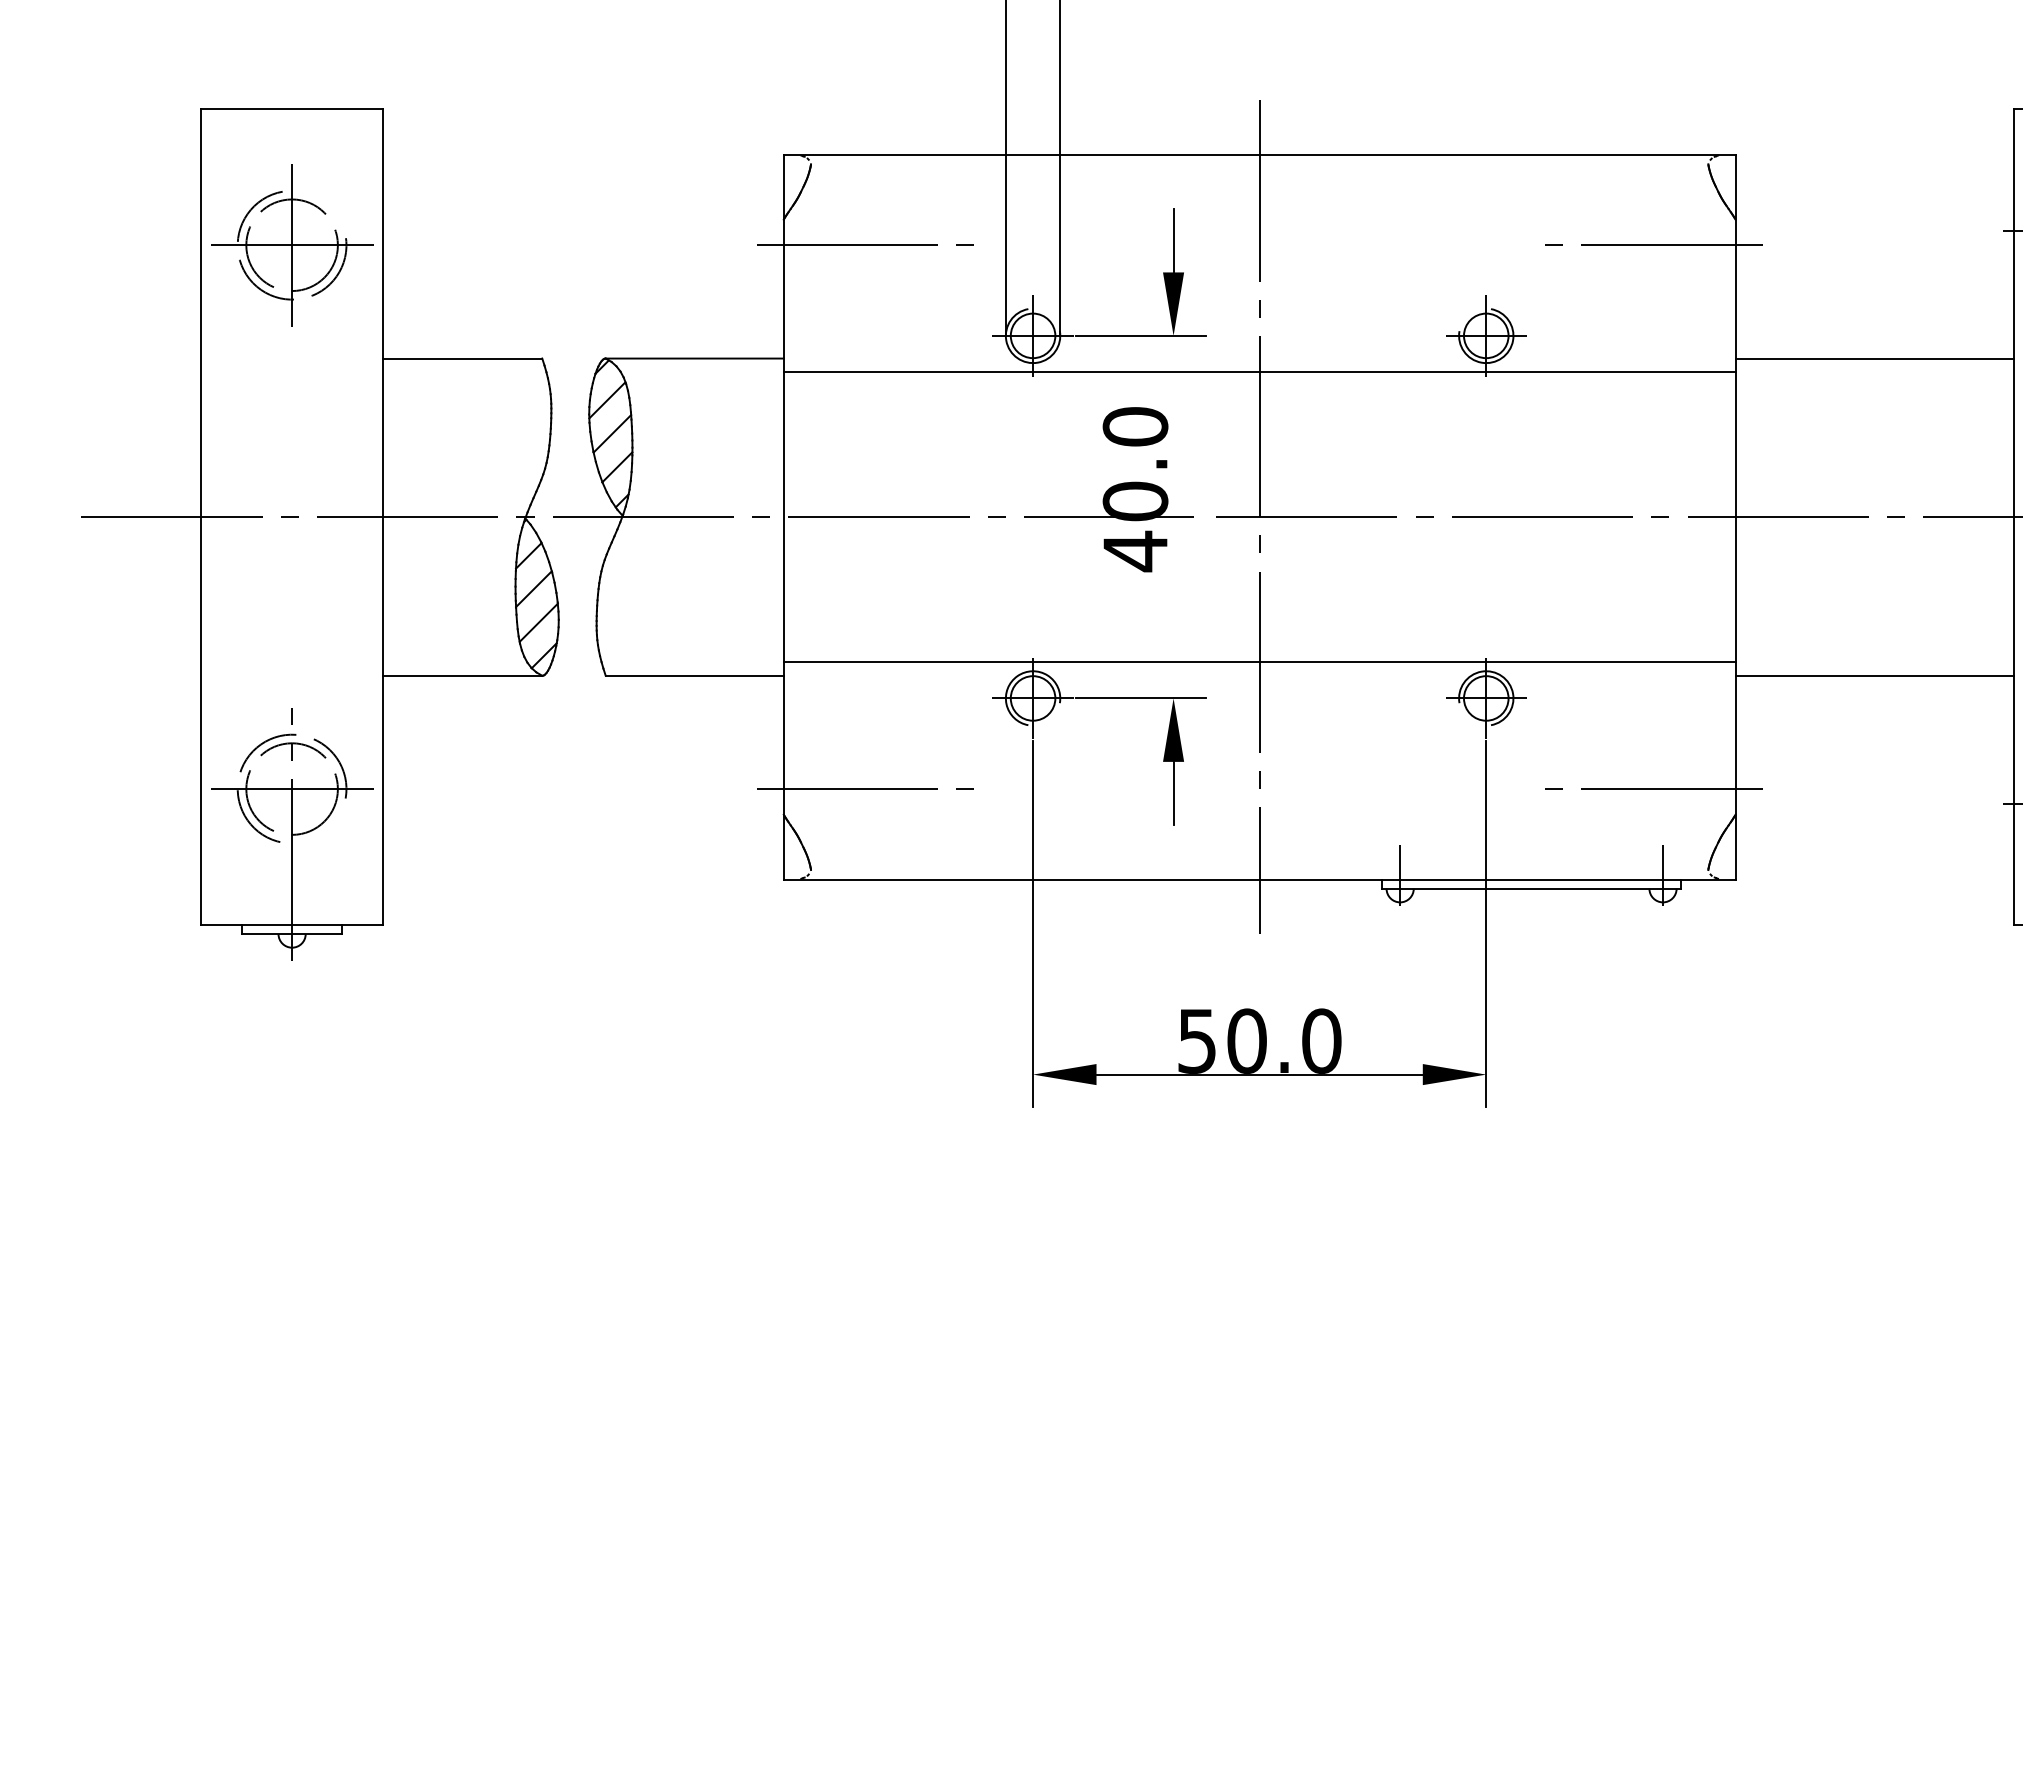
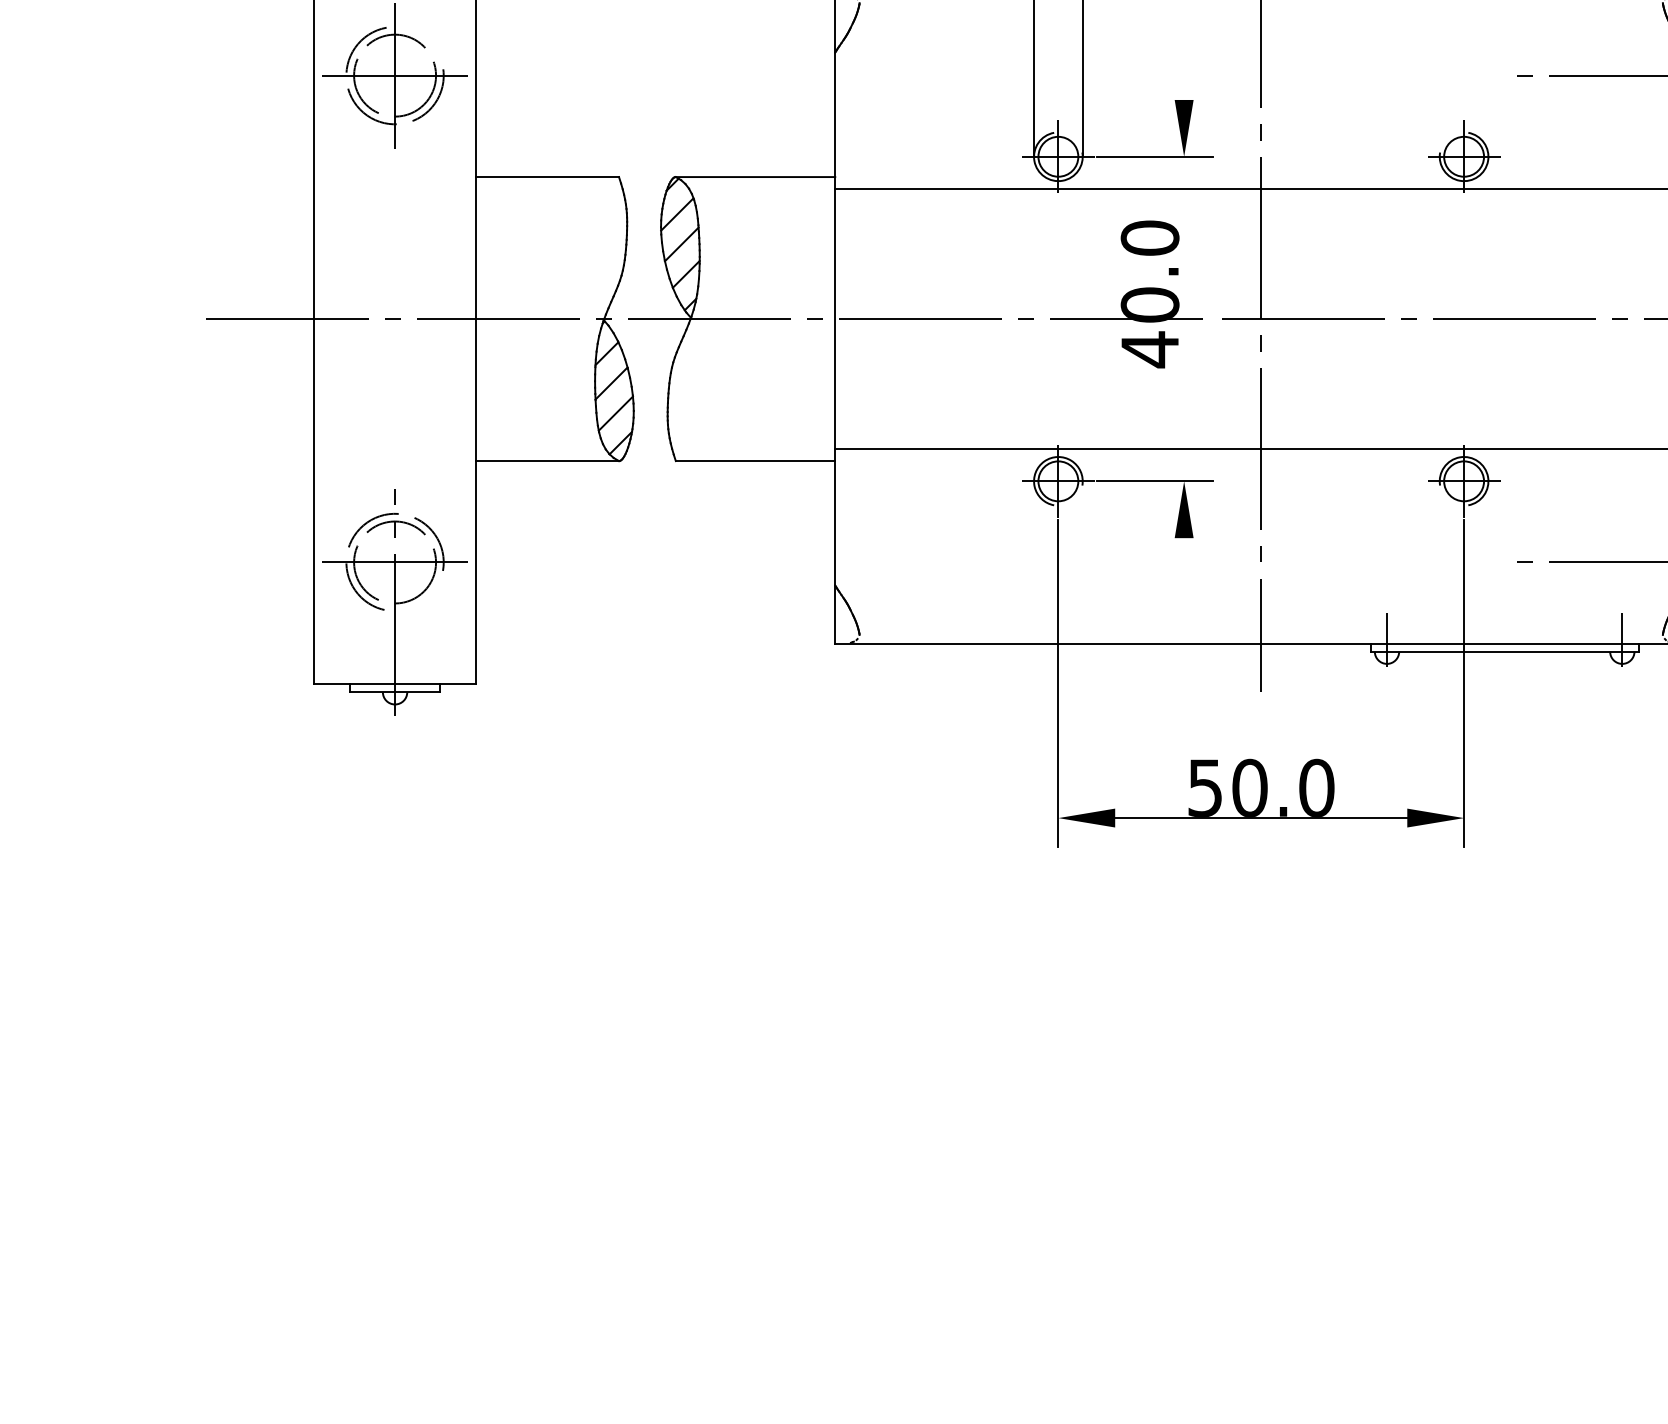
line: (1173, 240) -> (1184, 71), removed
line: (867, 245) -> (910, 75), removed
line: (867, 789) -> (910, 562), removed
line: (1173, 793) -> (1184, 566), removed

